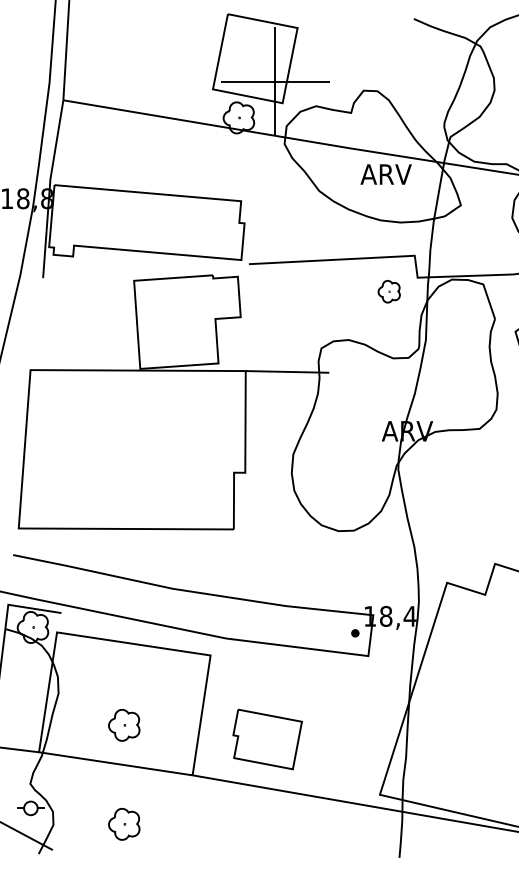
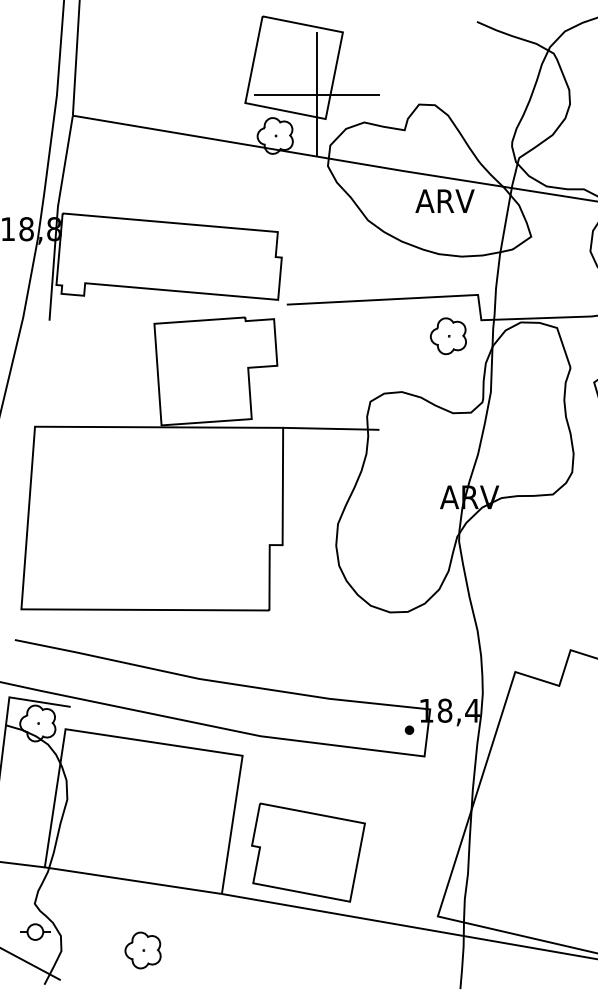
part: (389, 291) -> (448, 336), size x1.43
part: (124, 725) -> (143, 836), removed
part: (267, 739) -> (308, 852), size x1.43

